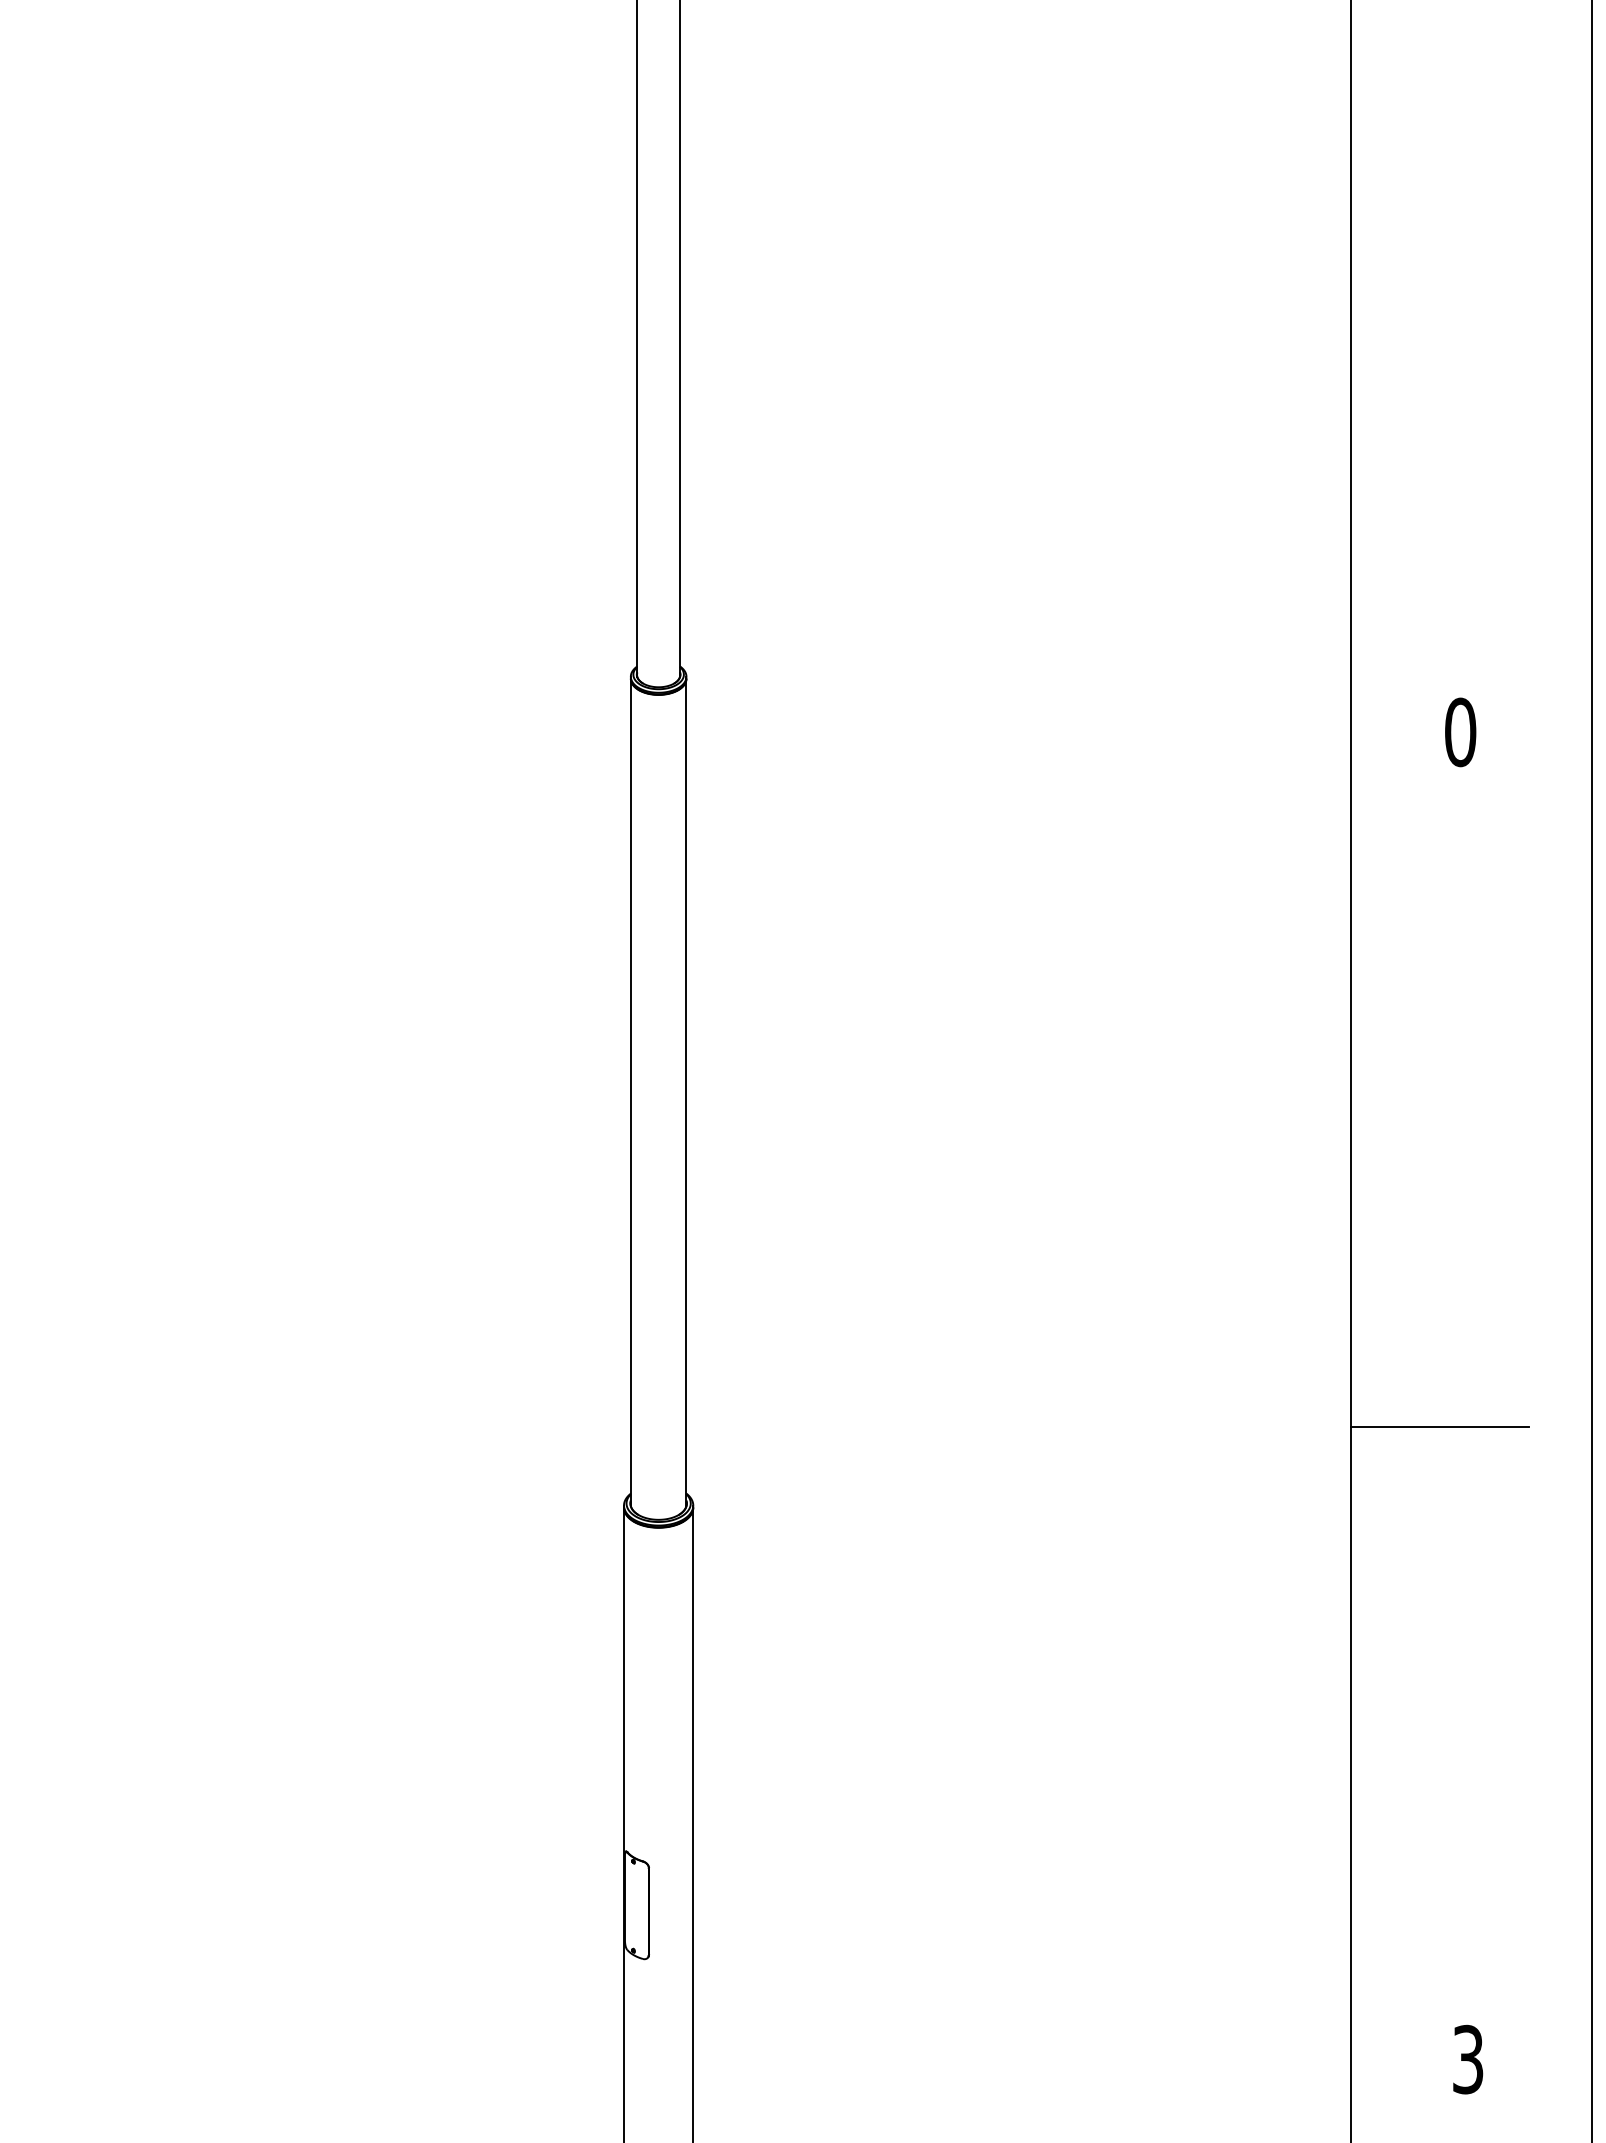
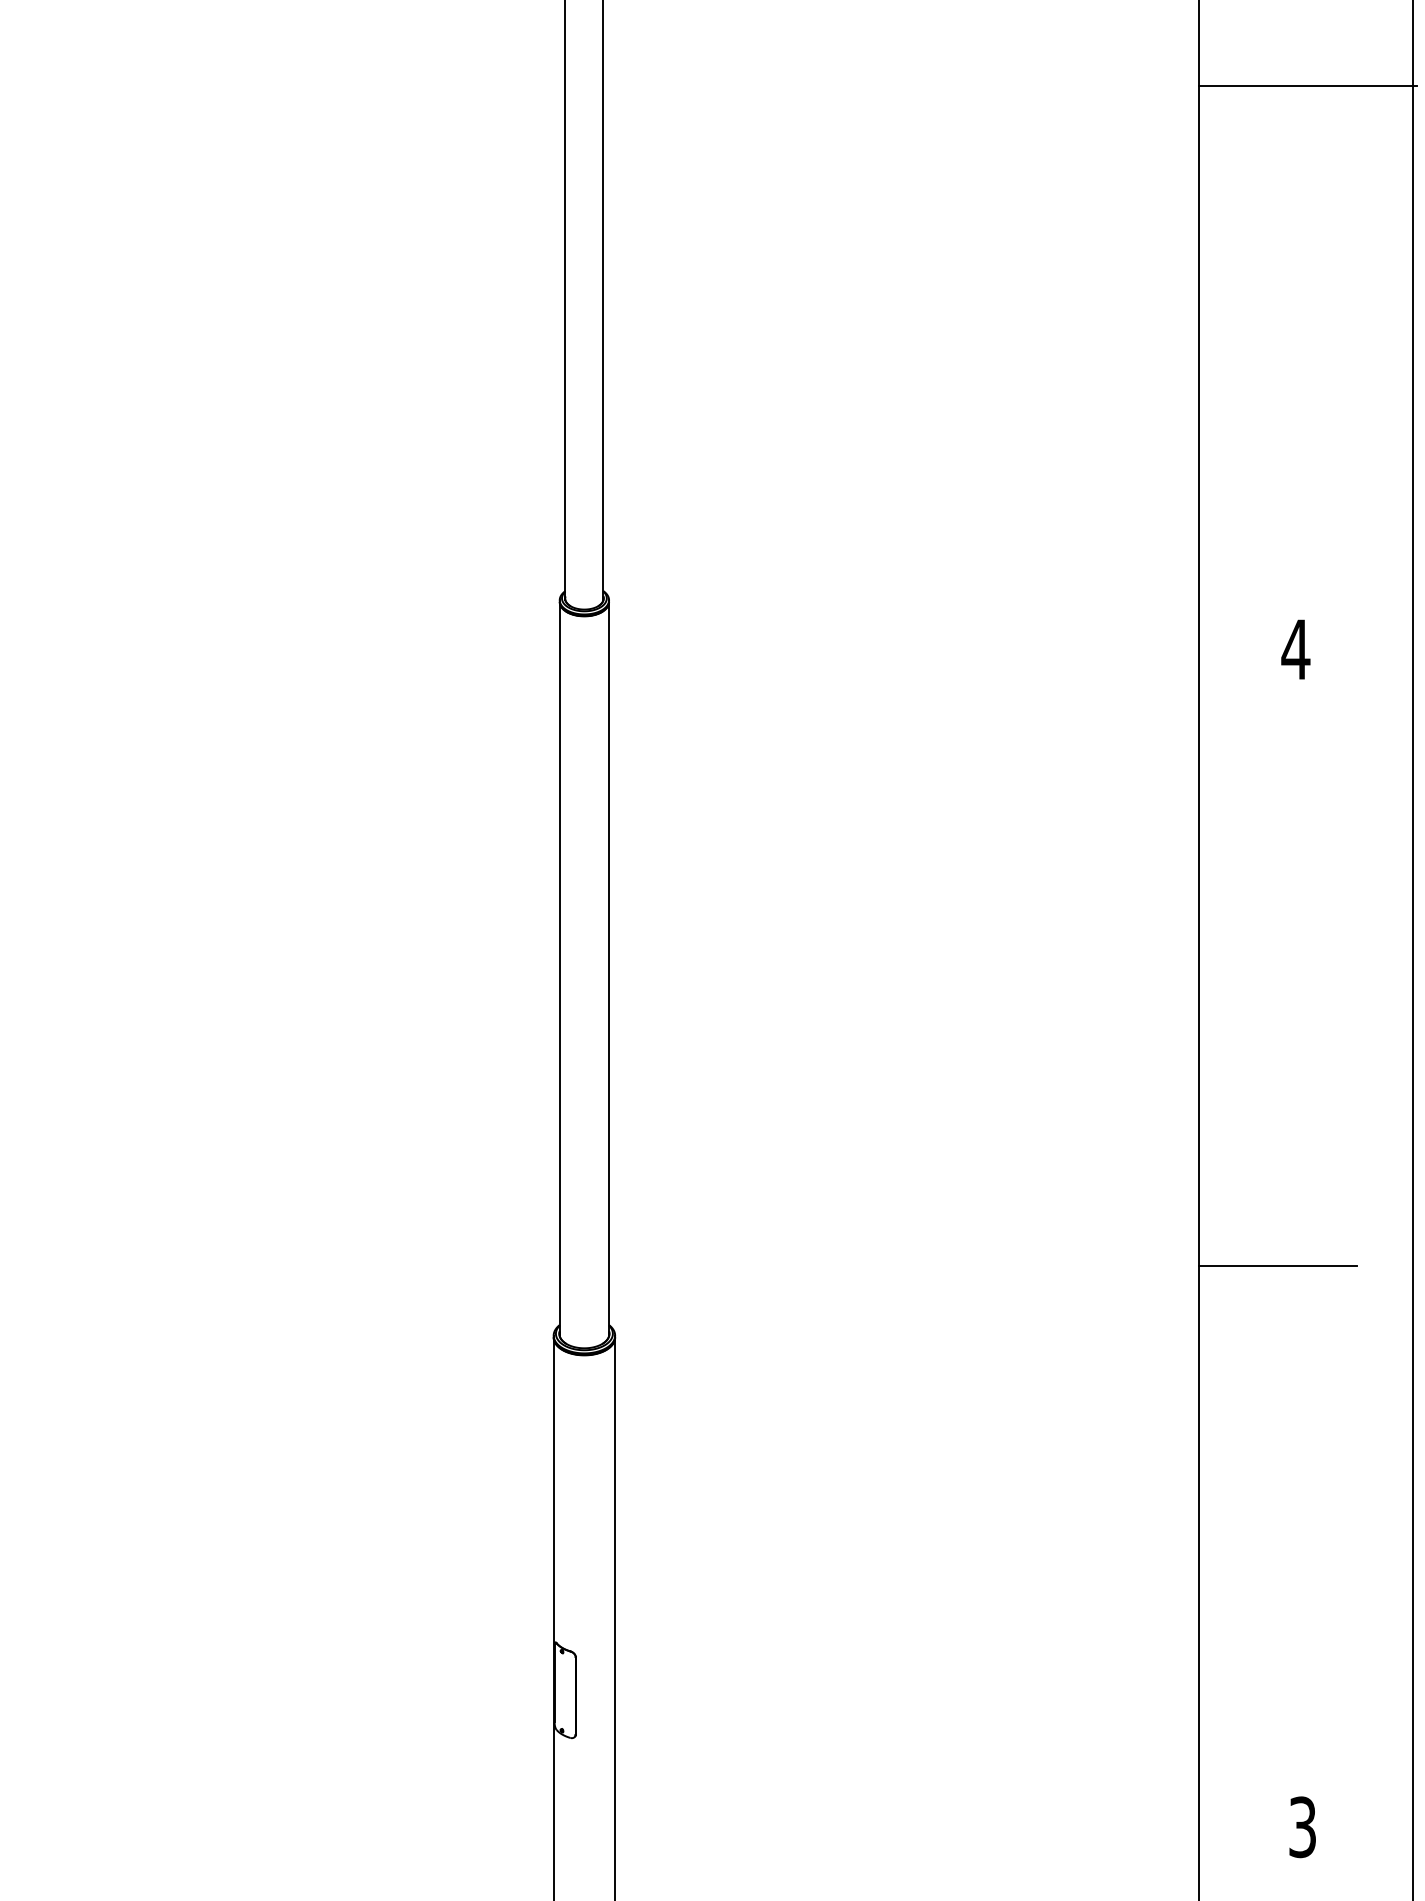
line: (1474, 96) -> (1308, 85), added
text: (1460, 732) -> (1295, 649), 0 -> 4

